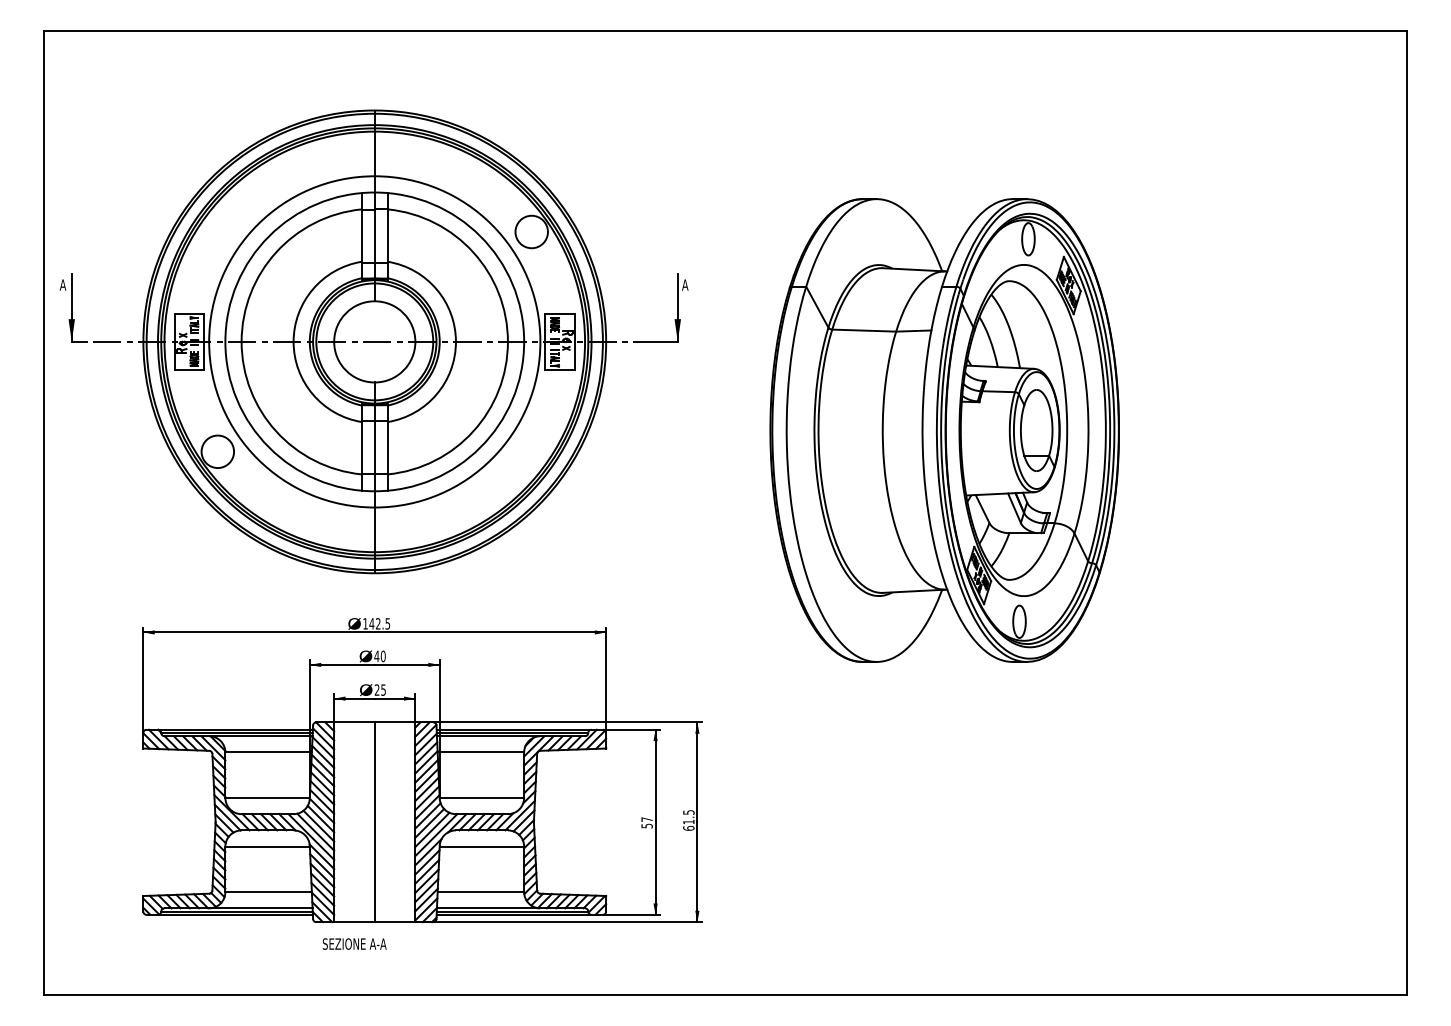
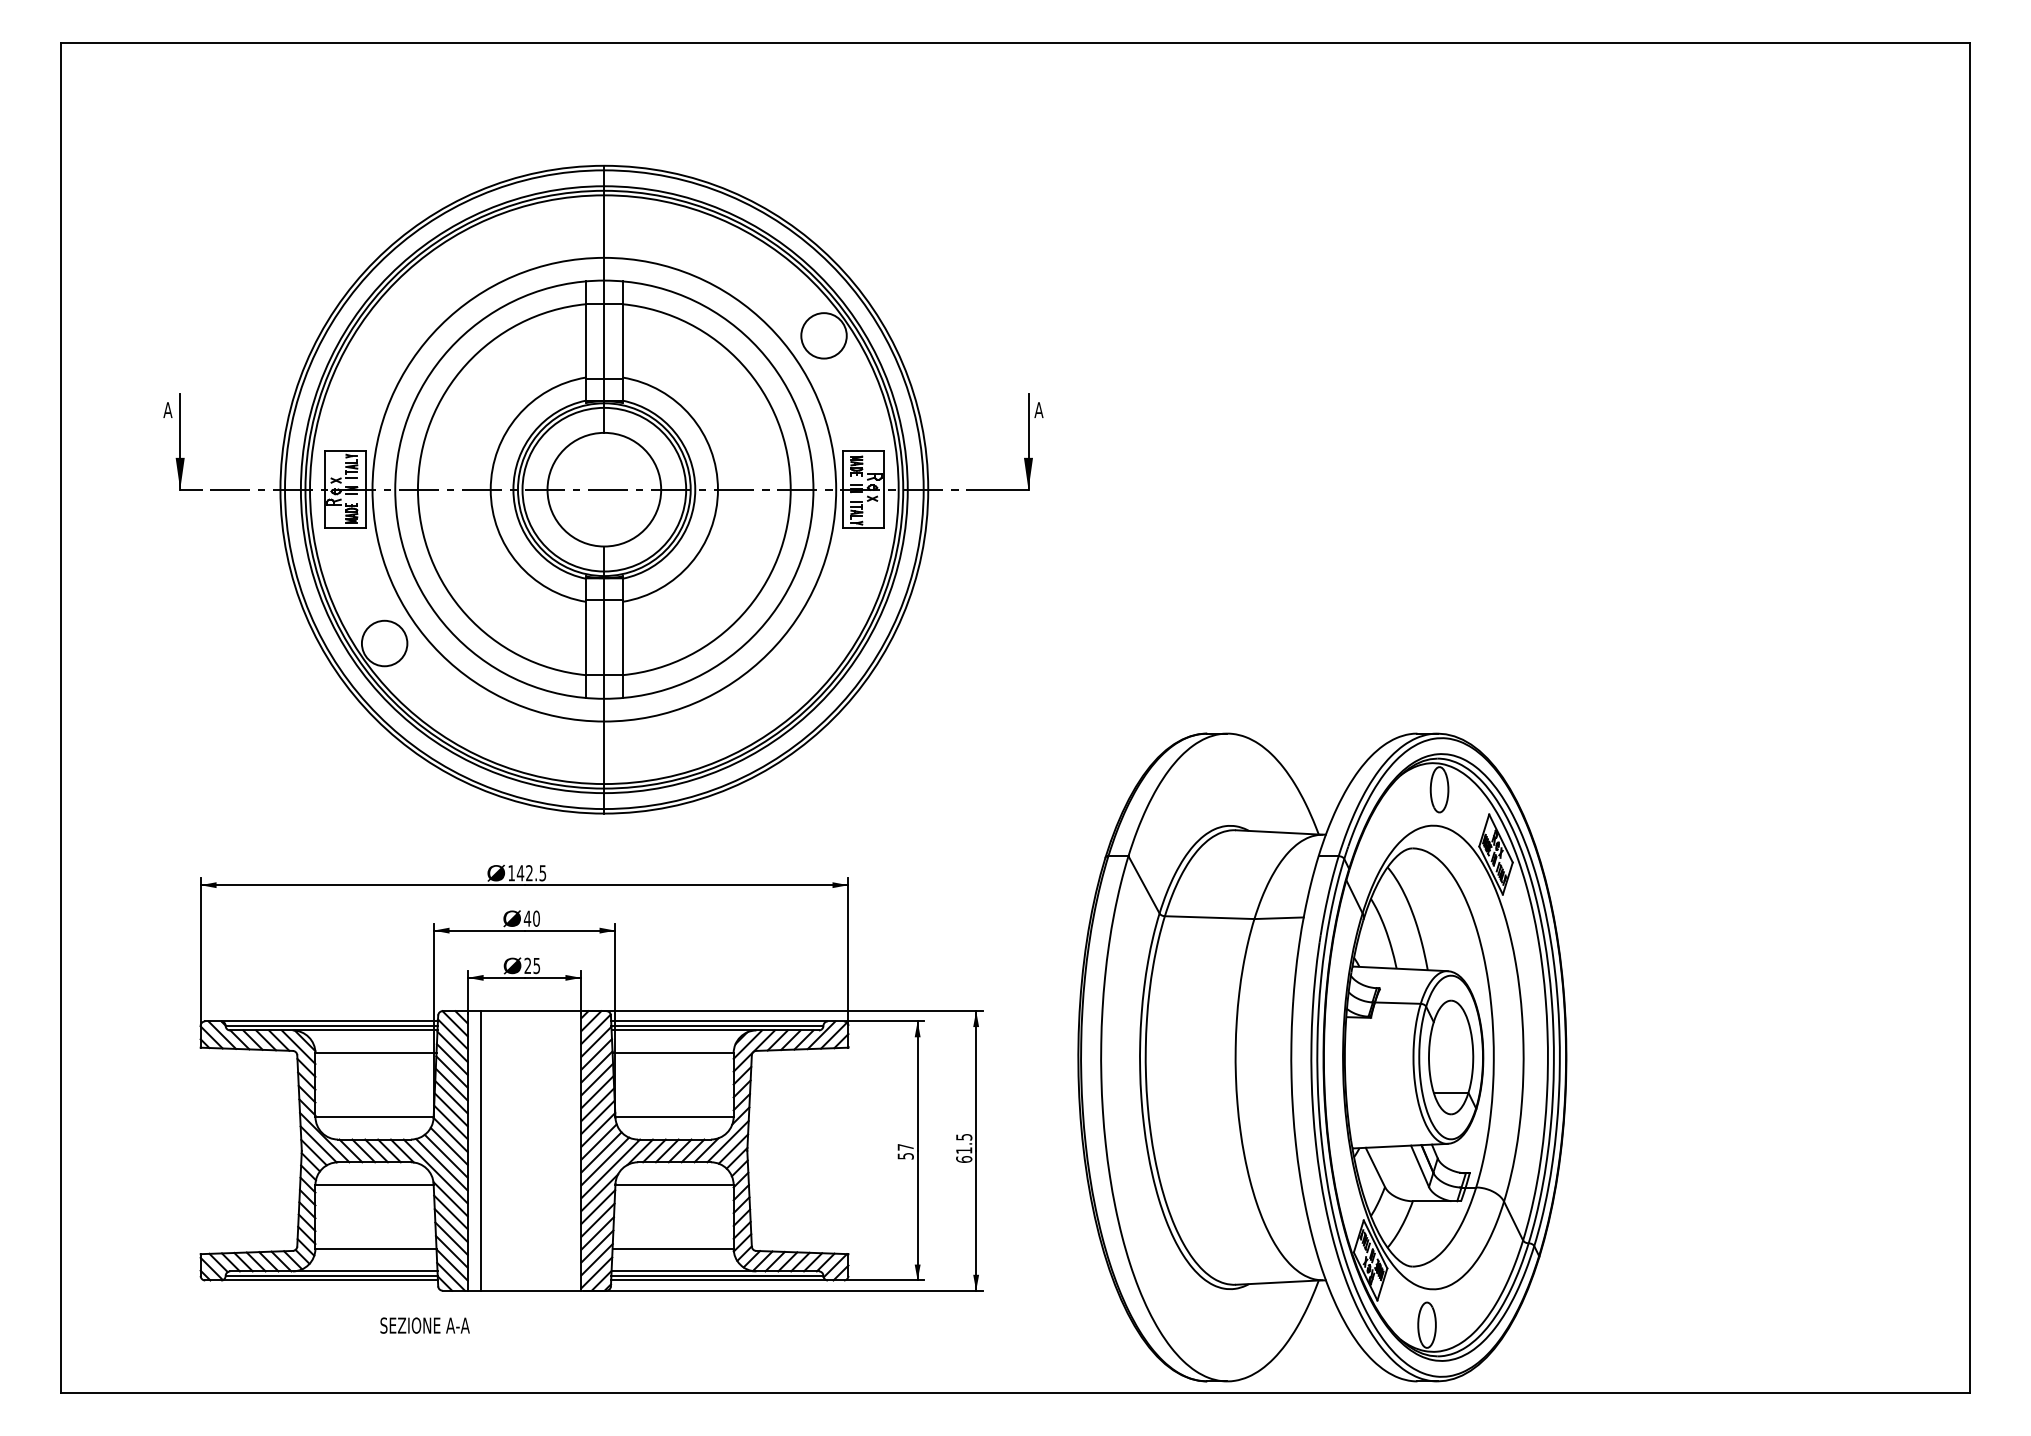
part: (373, 341) -> (602, 489), moved
part: (944, 430) -> (1322, 1057), moved
line: (374, 822) -> (480, 1151), moved
text: (354, 943) -> (424, 1324), moved

